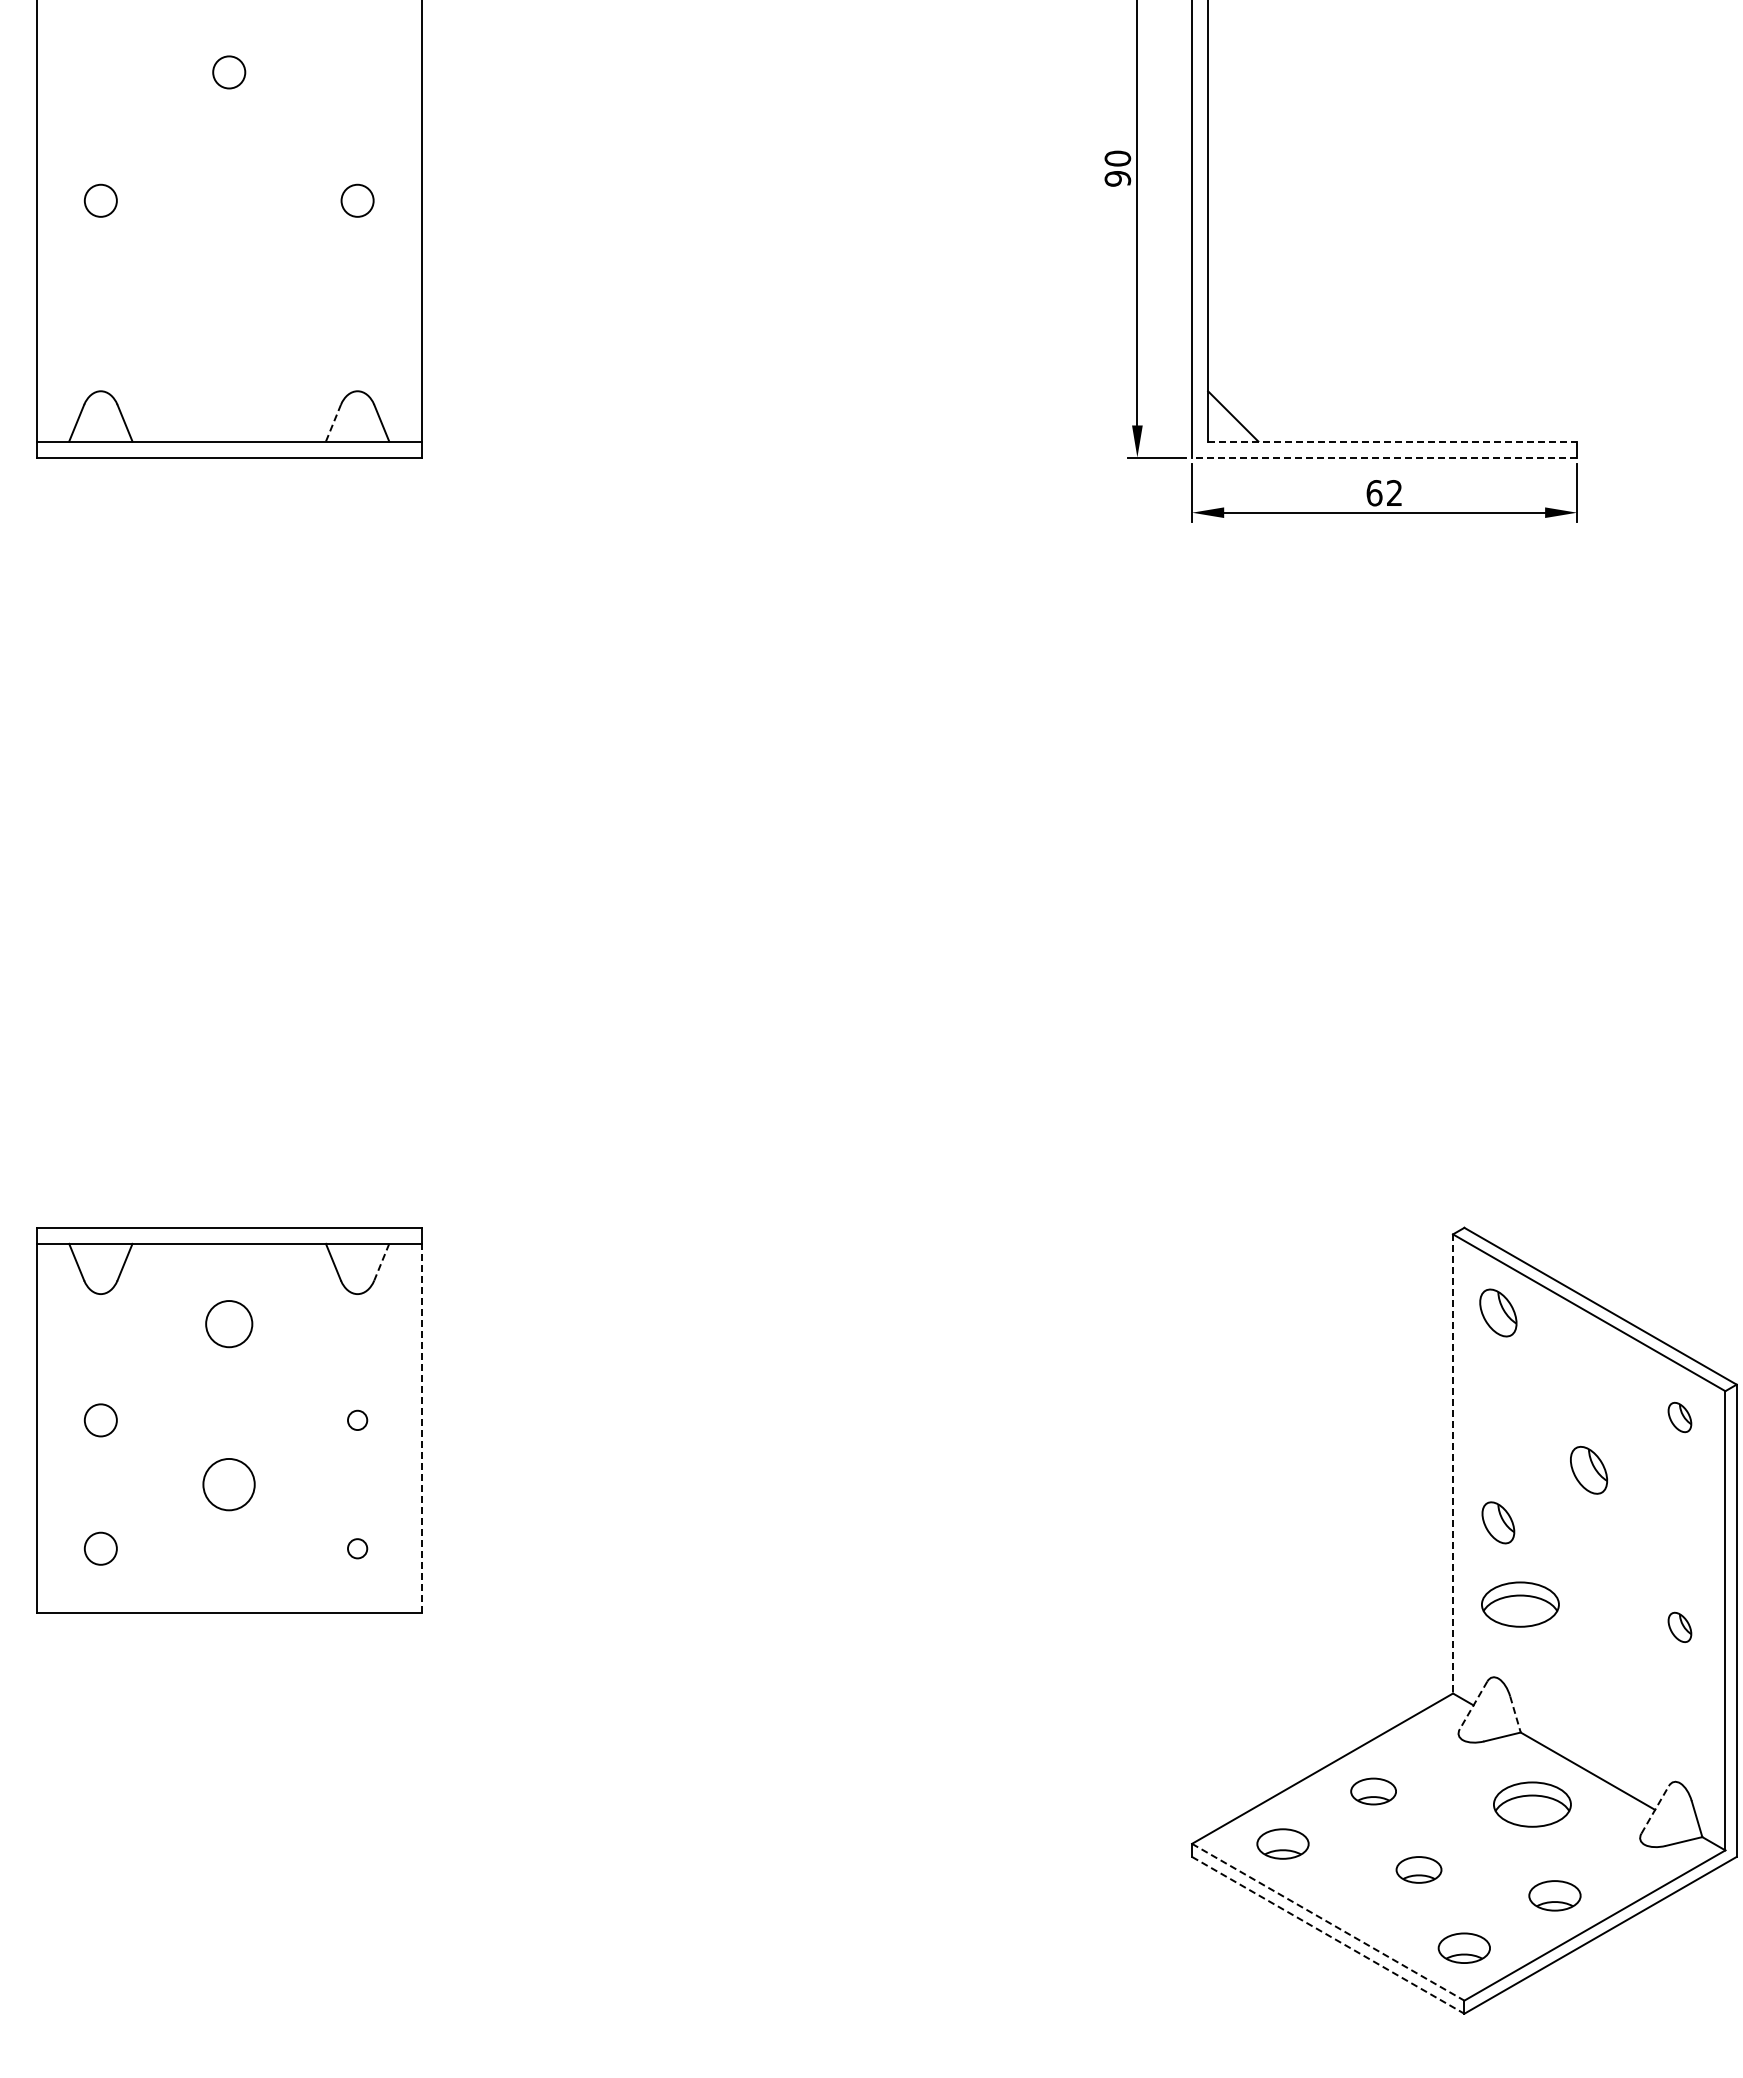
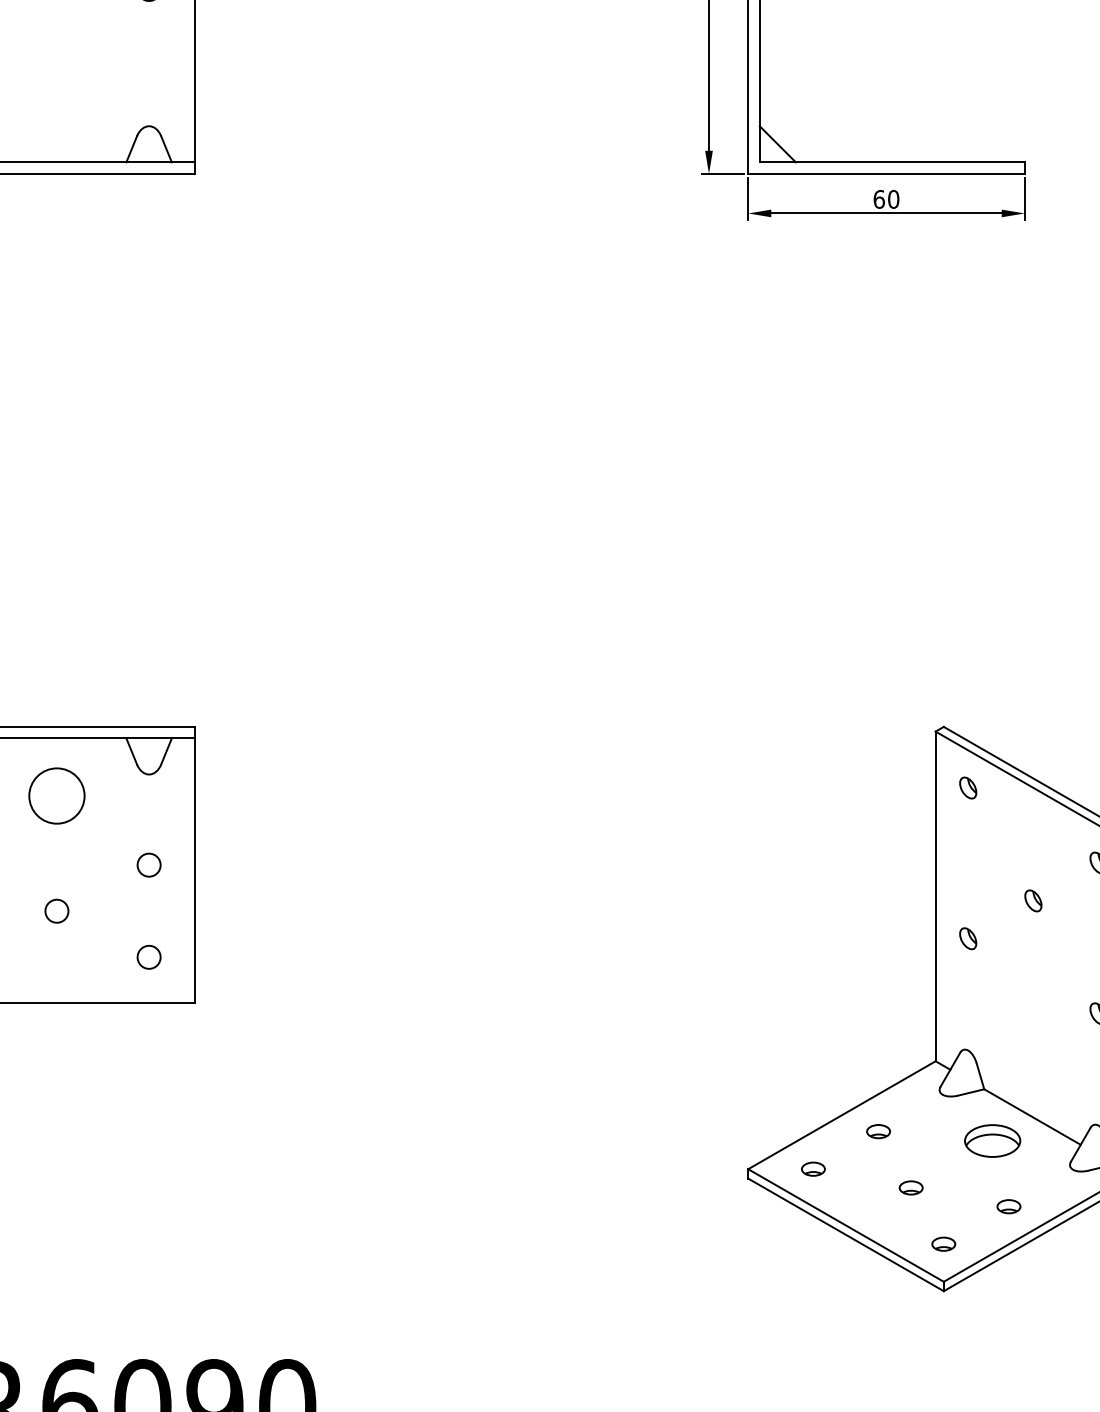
line: (333, 423) -> (131, 149), dashed -> solid
line: (1392, 441) -> (892, 162), dashed -> solid
line: (1384, 457) -> (886, 173), dashed -> solid
text: (1394, 493) -> (893, 199), 62 -> 60
line: (381, 1262) -> (166, 751), dashed -> solid
part: (1498, 1312) -> (968, 787), size x0.62
circle: (228, 1323) -> (56, 795), size x1.67
circle: (357, 1420) -> (149, 865), size x1.67
line: (421, 1428) -> (194, 870), dashed -> solid
line: (1453, 1463) -> (935, 896), dashed -> solid
part: (1589, 1469) -> (1033, 900), size x0.62
circle: (229, 1484) -> (57, 911), size x0.62
part: (1498, 1522) -> (968, 938), size x0.71
circle: (357, 1548) -> (149, 957), size x1.67
part: (1520, 1604) -> (984, 997), removed
line: (1473, 1705) -> (950, 1069), dashed -> solid
line: (1515, 1714) -> (980, 1076), dashed -> solid
part: (1373, 1791) -> (878, 1131), size x0.71
line: (1655, 1809) -> (1081, 1144), dashed -> solid
part: (1282, 1843) -> (813, 1168), size x0.62
part: (1418, 1869) -> (910, 1187), size x0.71
part: (1555, 1896) -> (1009, 1207), size x0.62
line: (1328, 1922) -> (846, 1225), dashed -> solid
line: (1328, 1935) -> (846, 1235), dashed -> solid
part: (1464, 1948) -> (943, 1244), size x0.62

